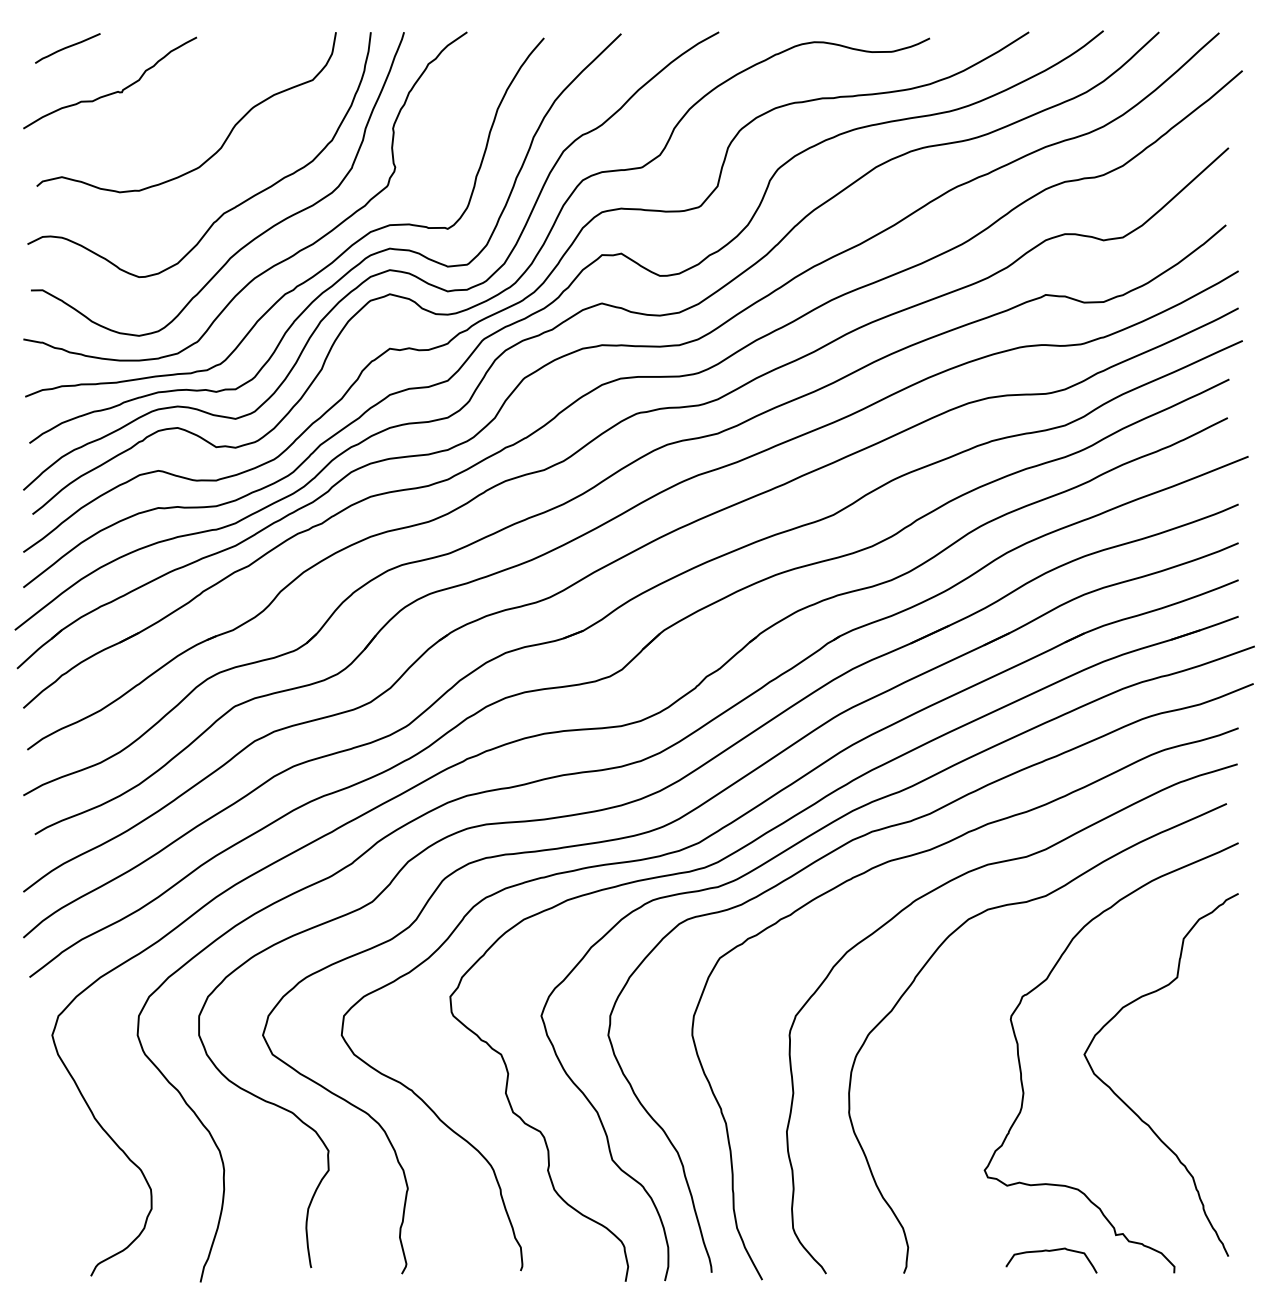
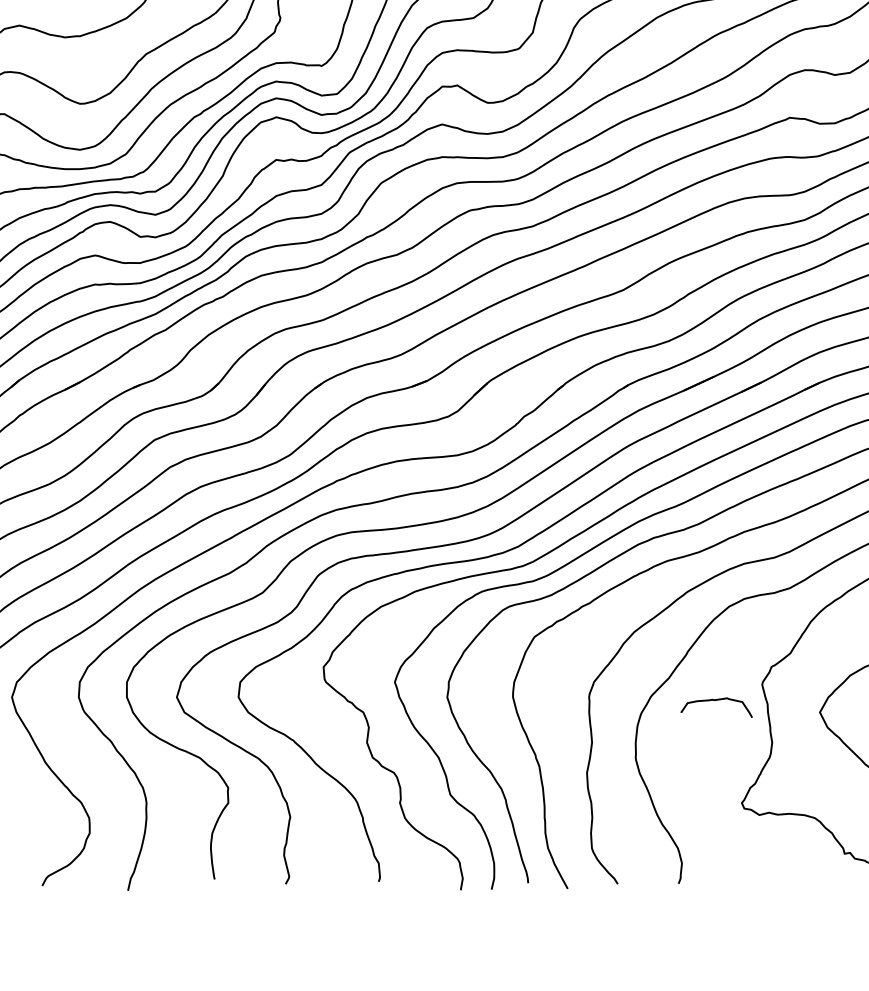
curve: (1051, 1251) -> (716, 700), moved

